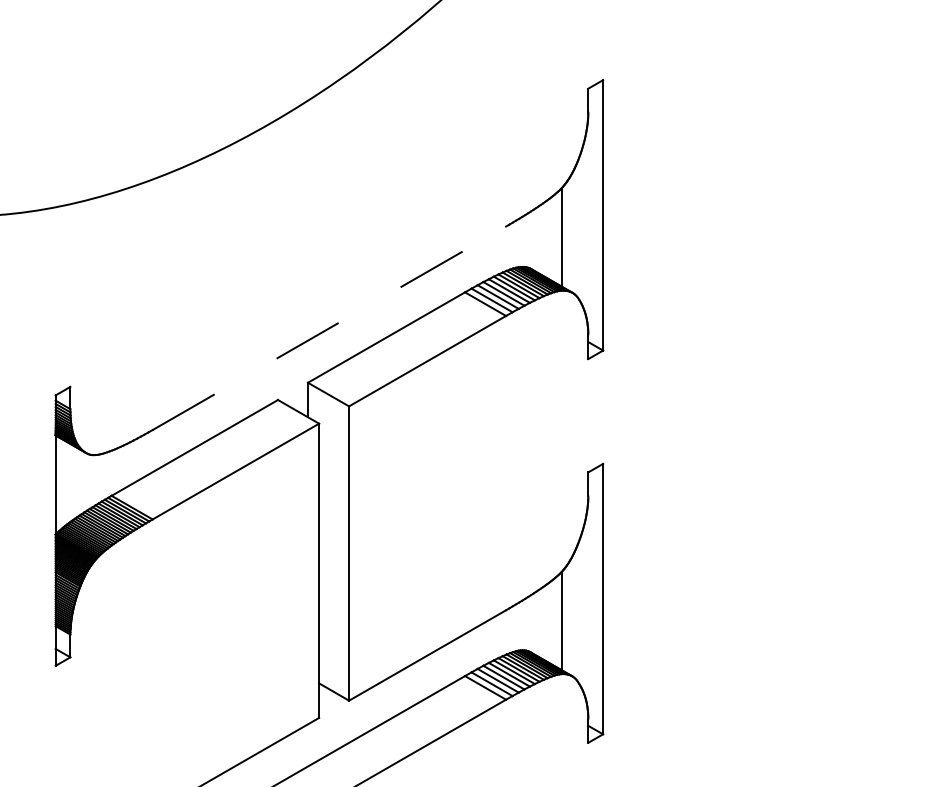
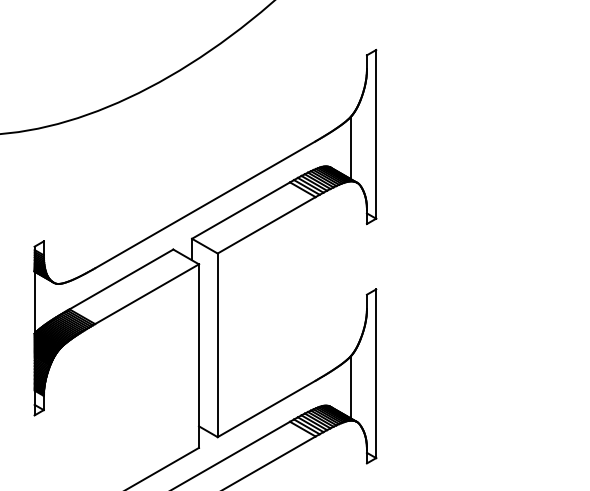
line: (329, 327) -> (205, 204), dashed -> solid

